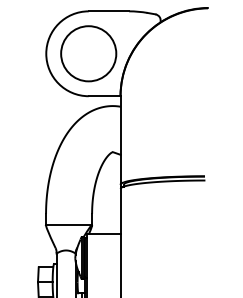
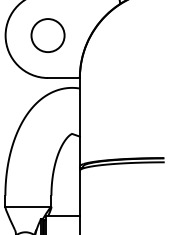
circle: (88, 53) -> (47, 35), size x0.6

